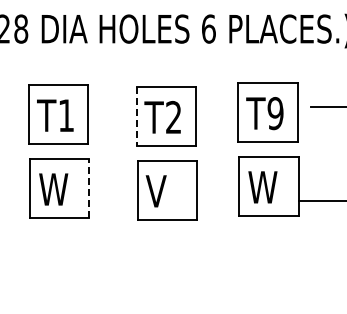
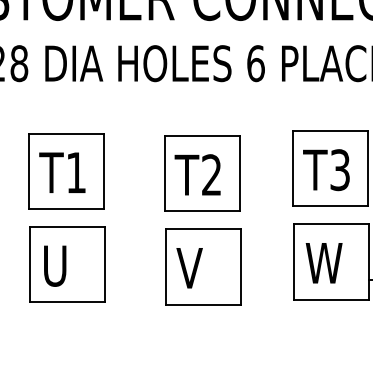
text: (275, 113) -> (340, 170), T9 -> T3
line: (136, 116) -> (164, 173), dashed -> solid
line: (89, 188) -> (105, 264), dashed -> solid
text: (53, 189) -> (60, 265), W -> U

